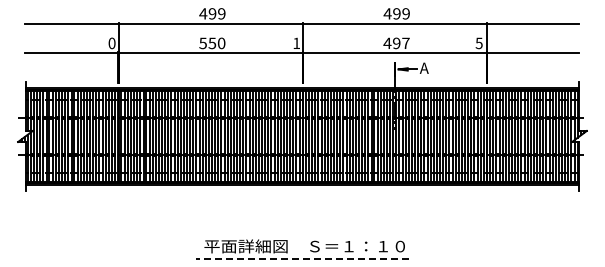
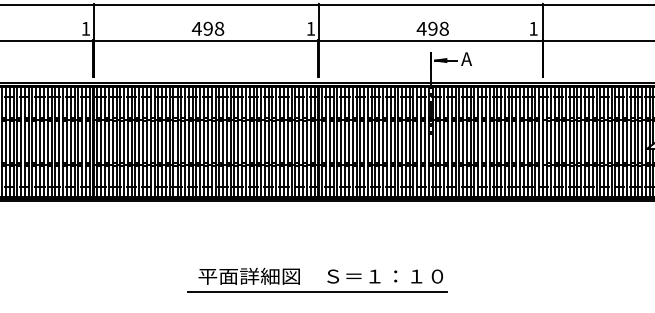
text: (111, 43) -> (85, 28), 0 -> 1
text: (212, 43) -> (208, 28), 550 -> 498
text: (405, 43) -> (443, 28), 497 -> 498
text: (478, 43) -> (532, 28), 5 -> 1
line: (301, 258) -> (316, 291), dashed -> solid

